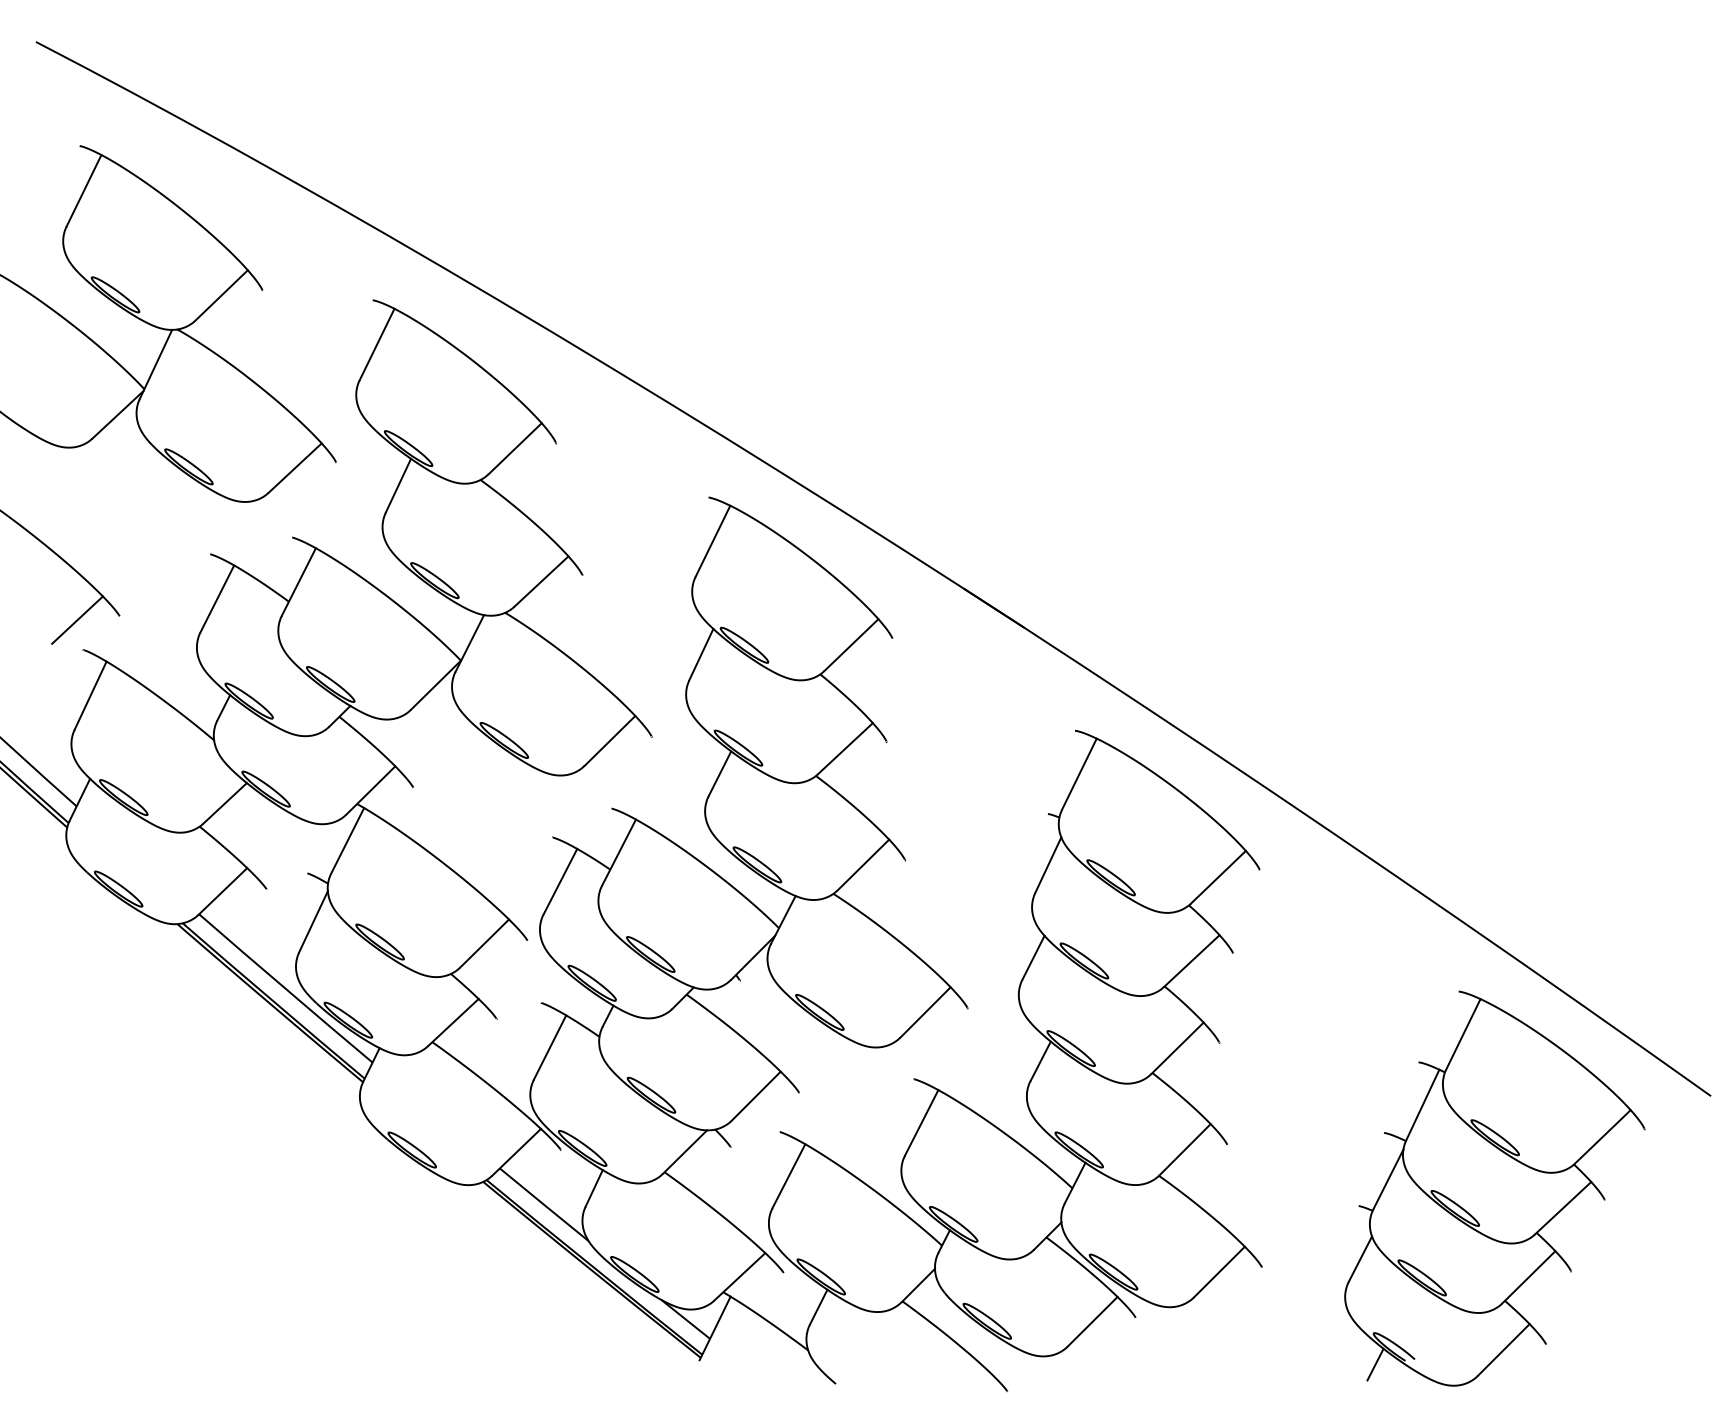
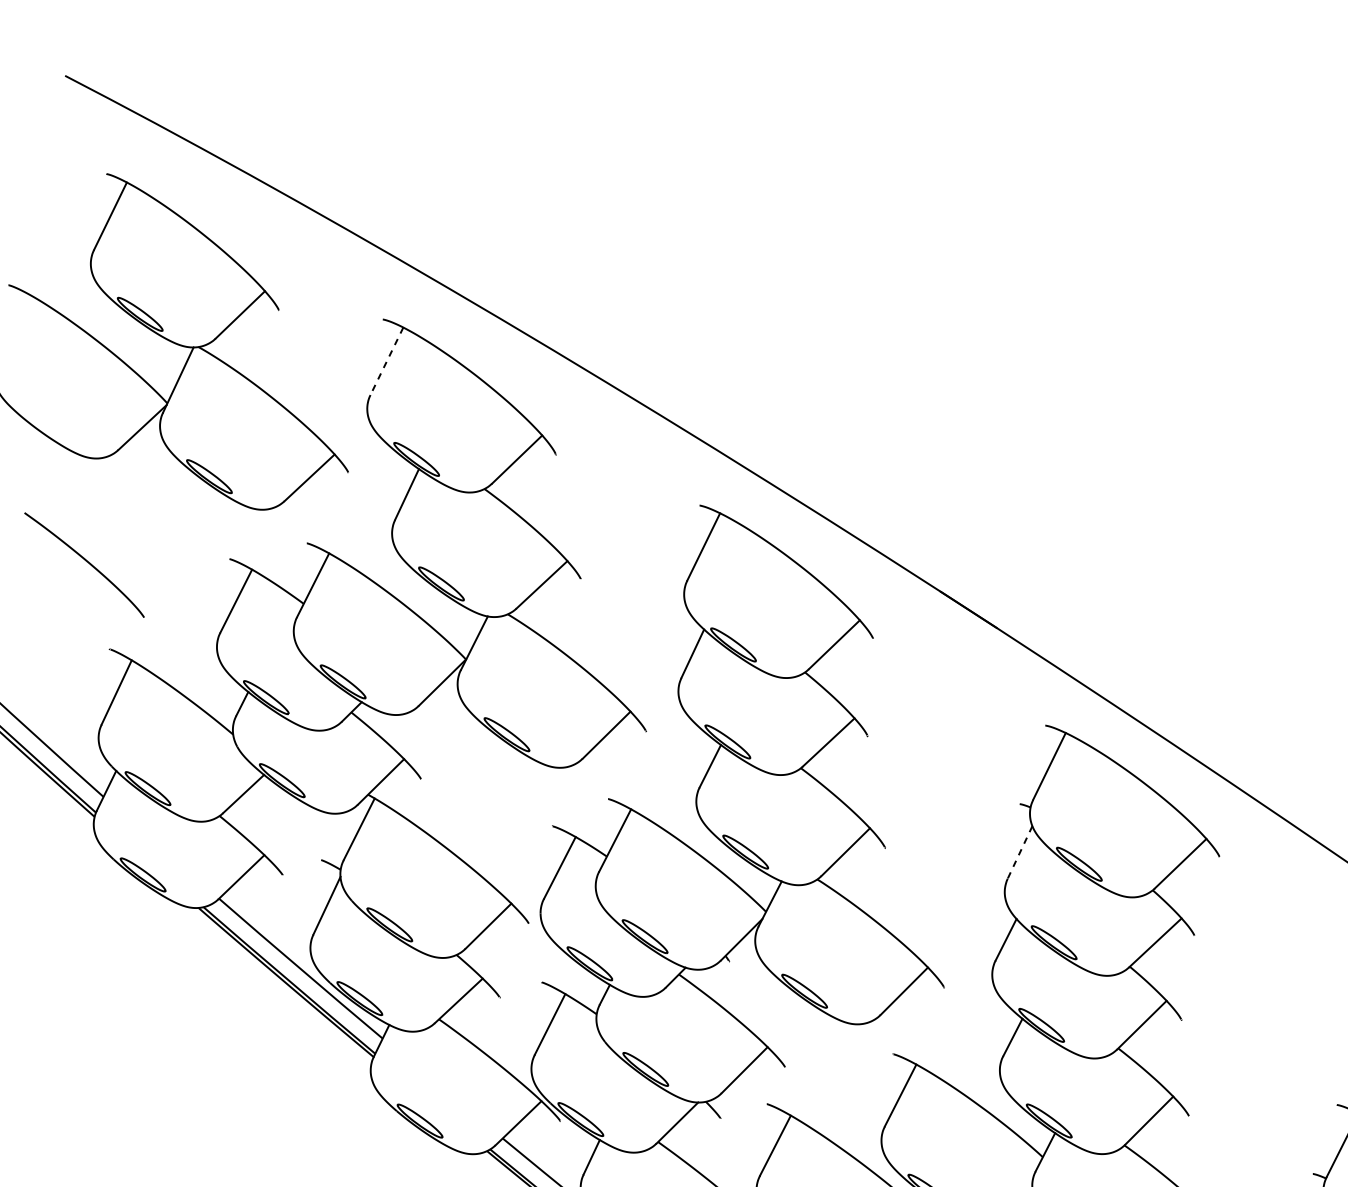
line: (377, 344) -> (387, 361), solid -> dashed
line: (77, 619) -> (104, 620), removed
line: (1048, 865) -> (1020, 852), solid -> dashed

